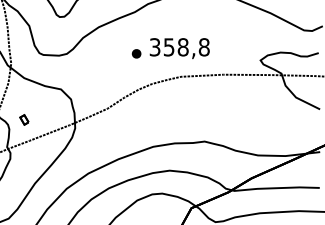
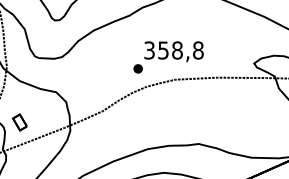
part: (136, 53) -> (138, 68), moved
part: (24, 119) -> (20, 122), size x1.67

